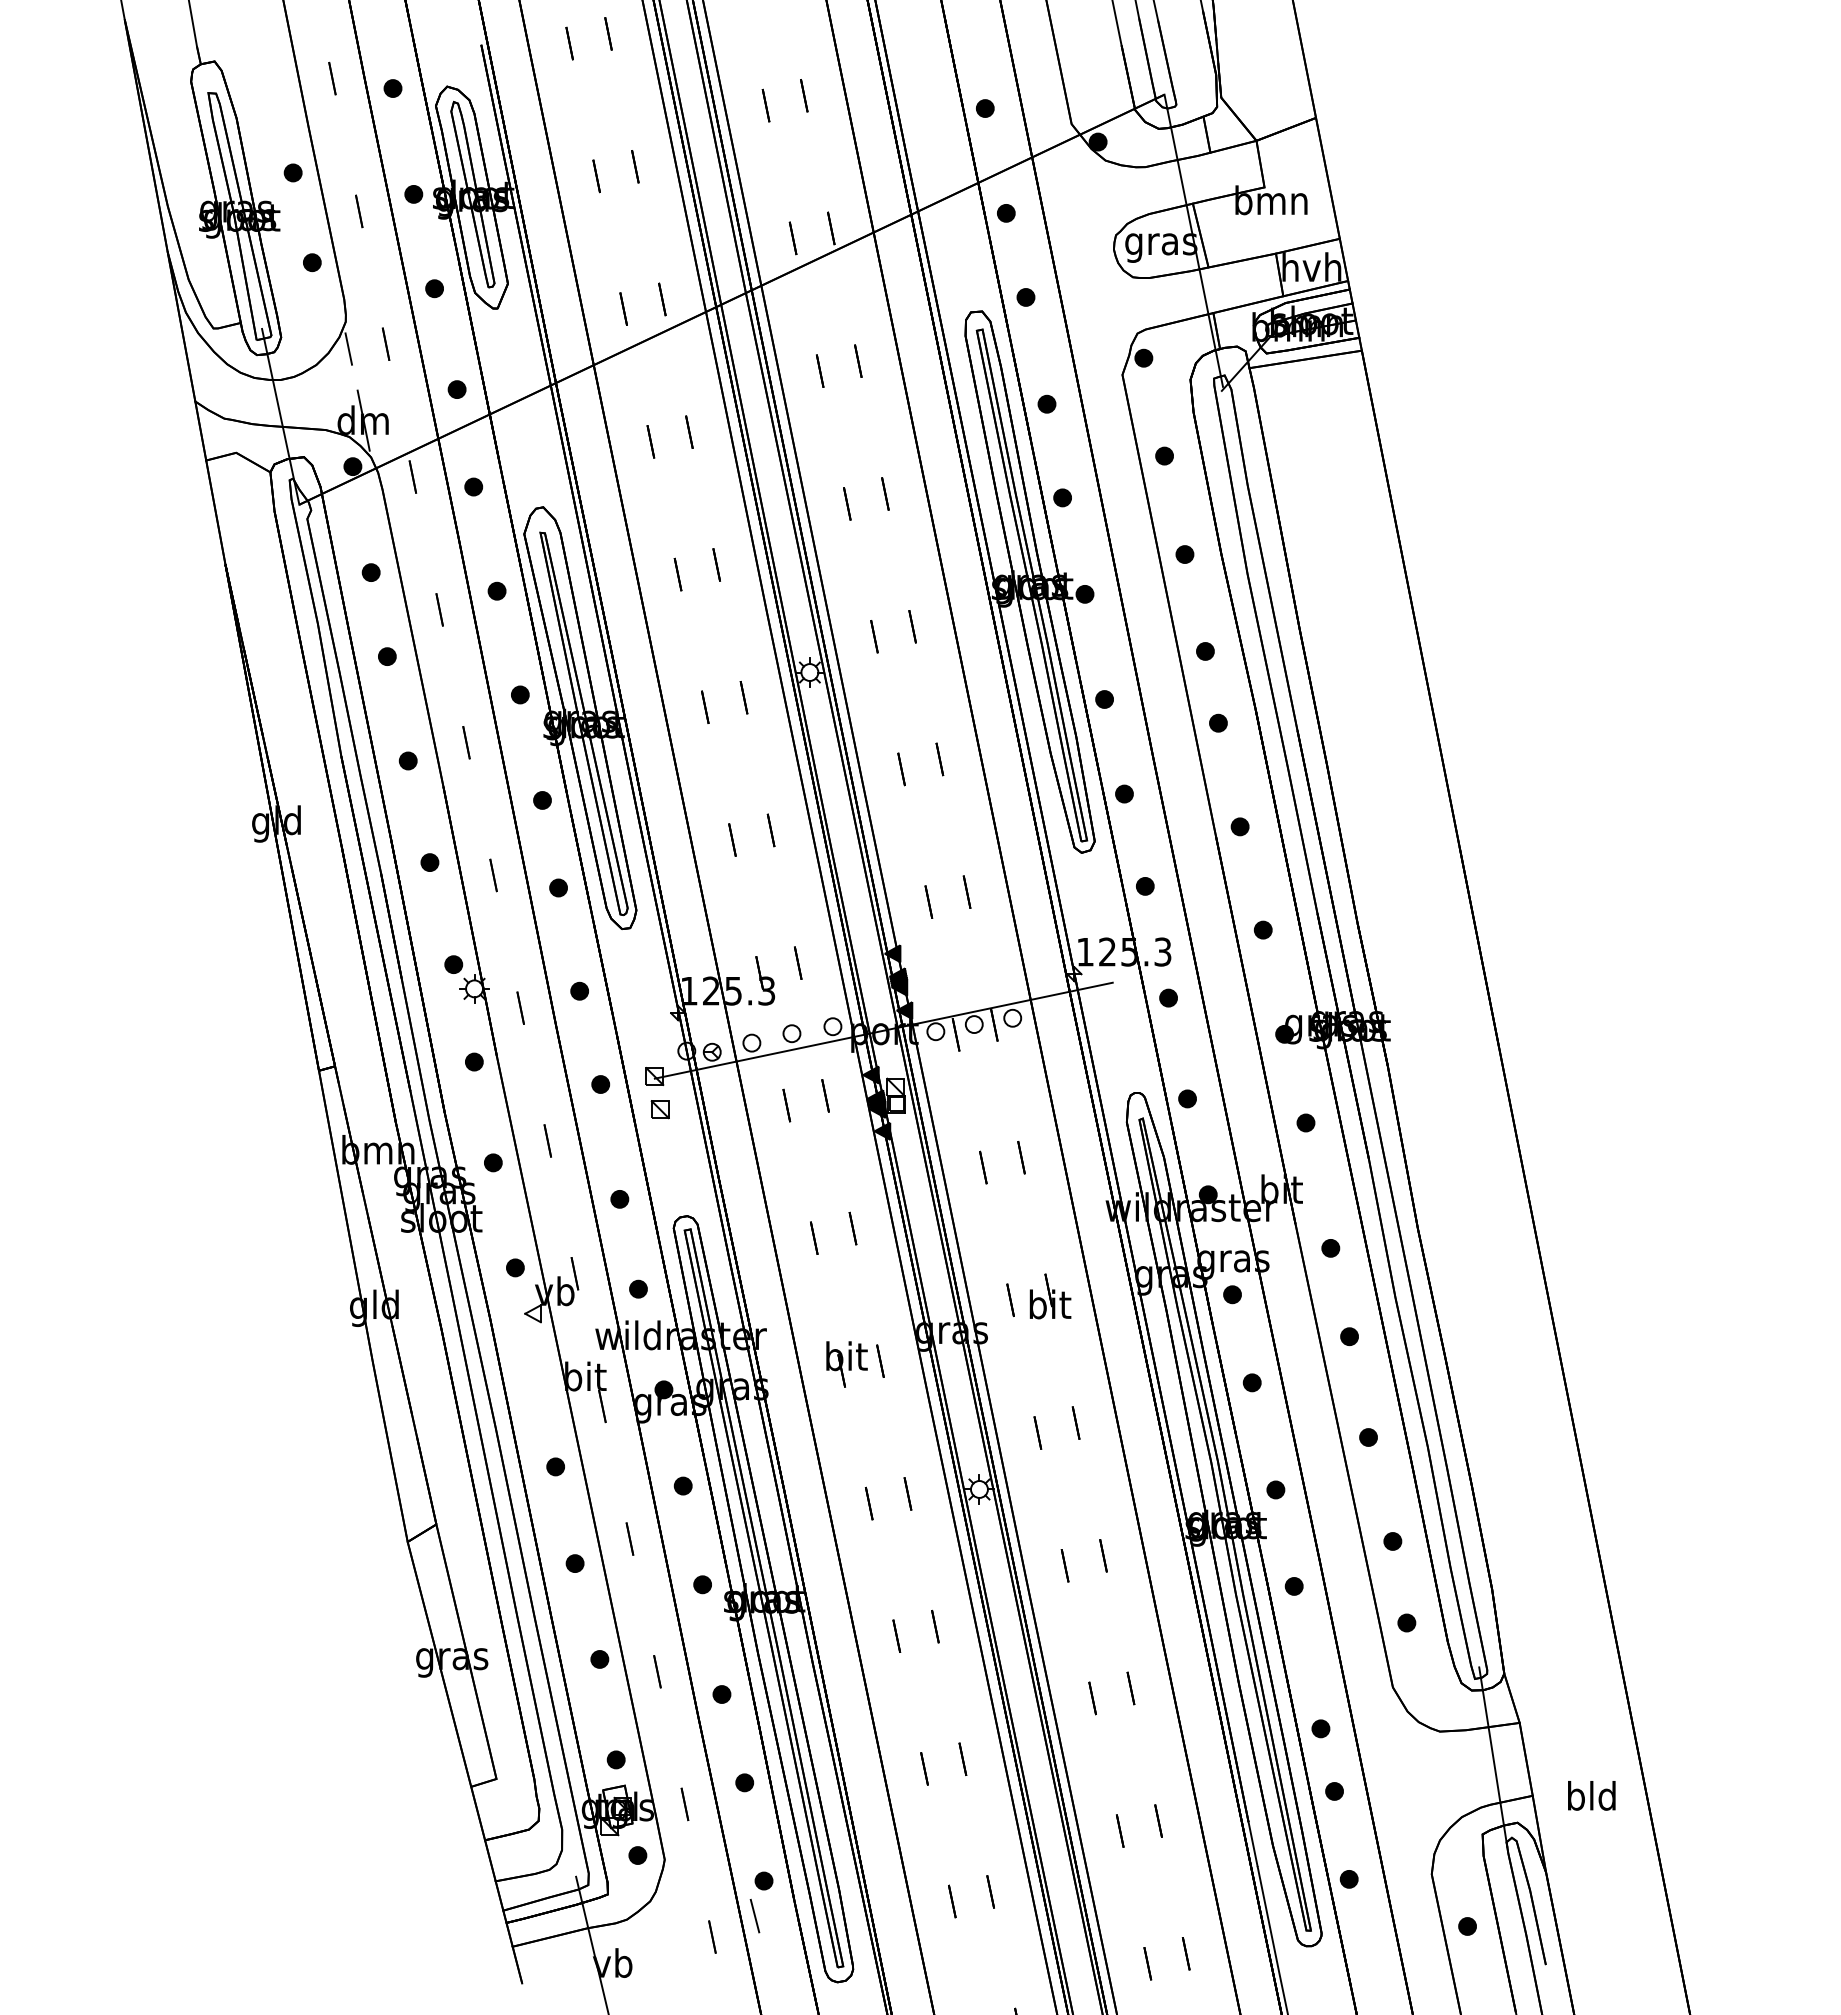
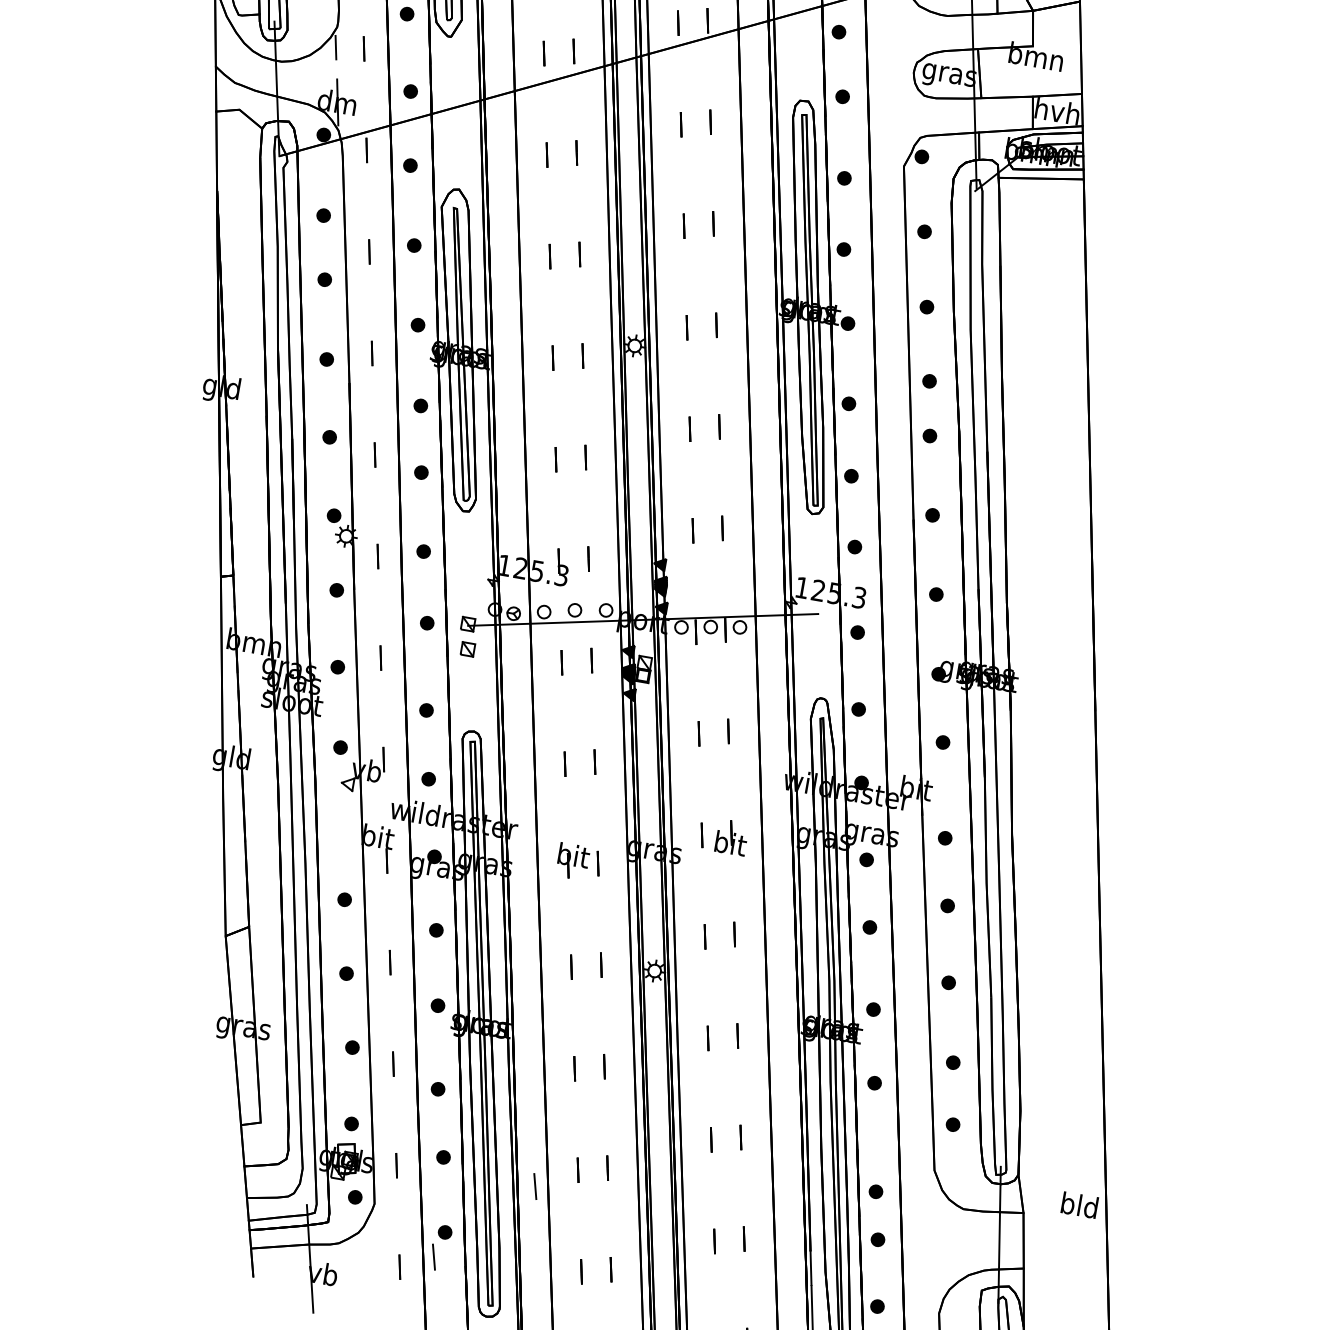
text: (1591, 1795) -> (1079, 1205), moved
line: (871, 1800) -> (534, 1186), added

